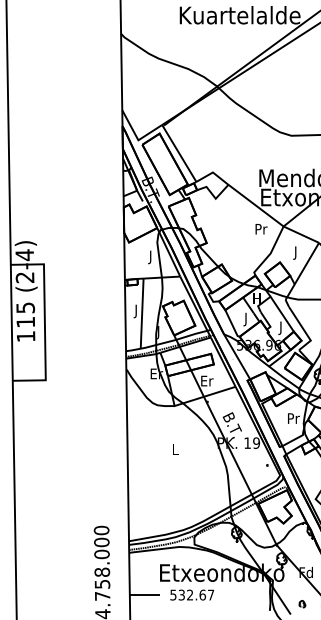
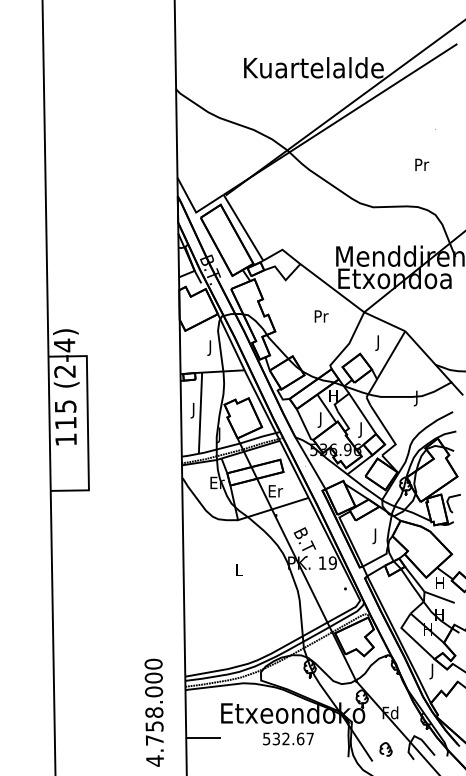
text: (261, 229) -> (321, 316), moved
text: (294, 420) -> (376, 536), Pr -> J
text: (192, 594) -> (288, 738), moved
part: (301, 604) -> (385, 749), size x1.67

